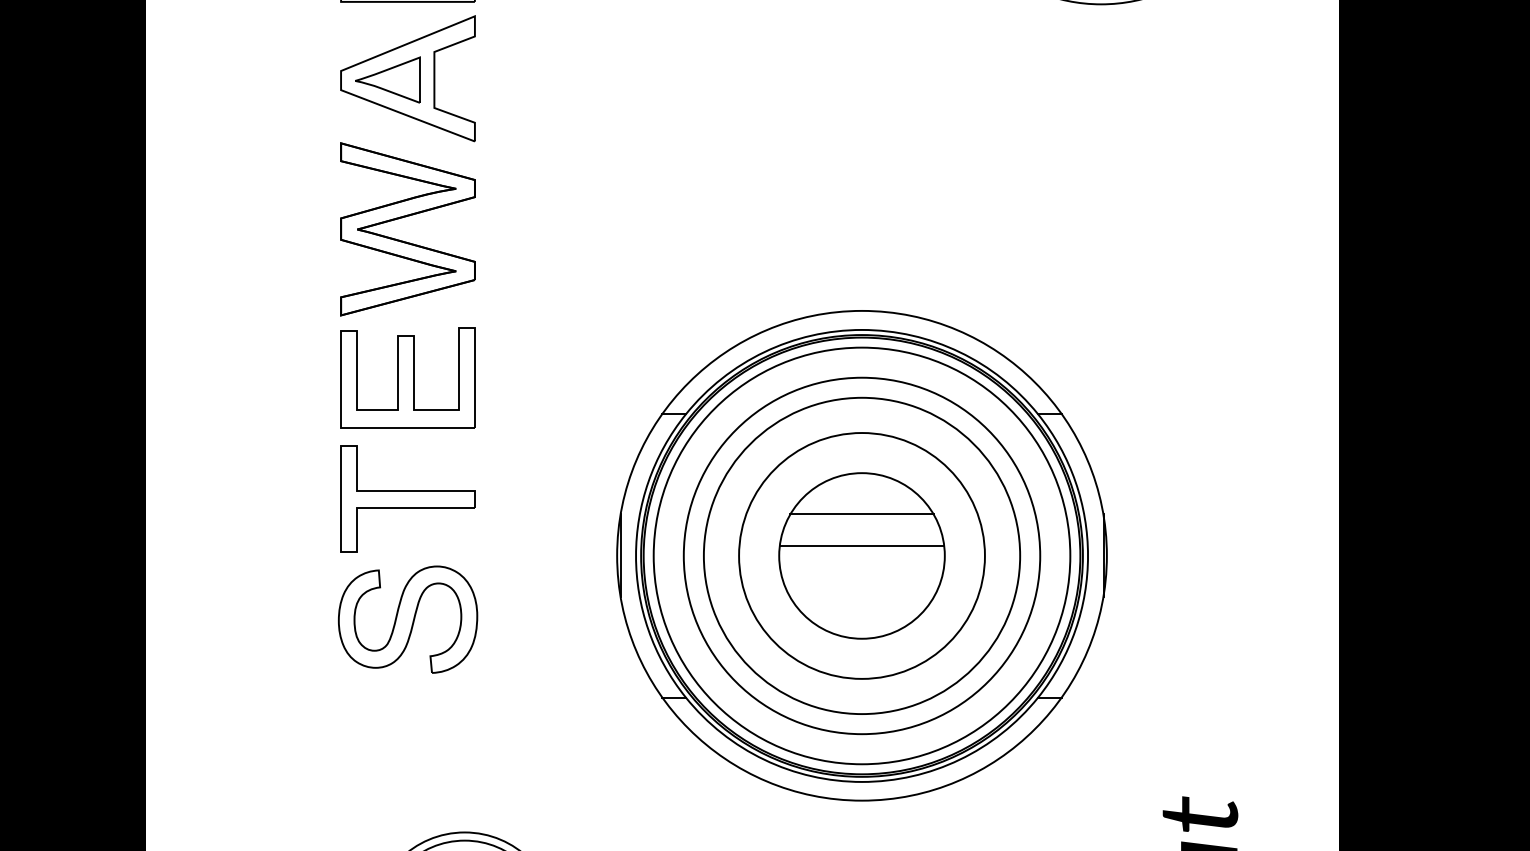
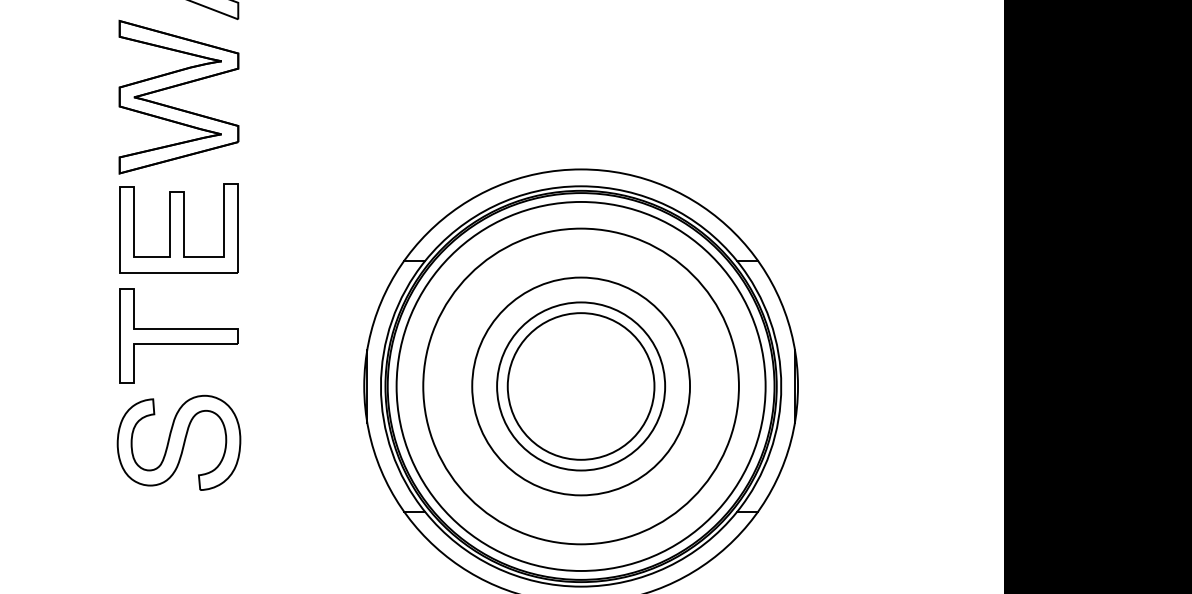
line: (861, 514) -> (580, 349), removed
line: (861, 546) -> (580, 378), removed
circle: (861, 555) -> (580, 386), size x0.6

